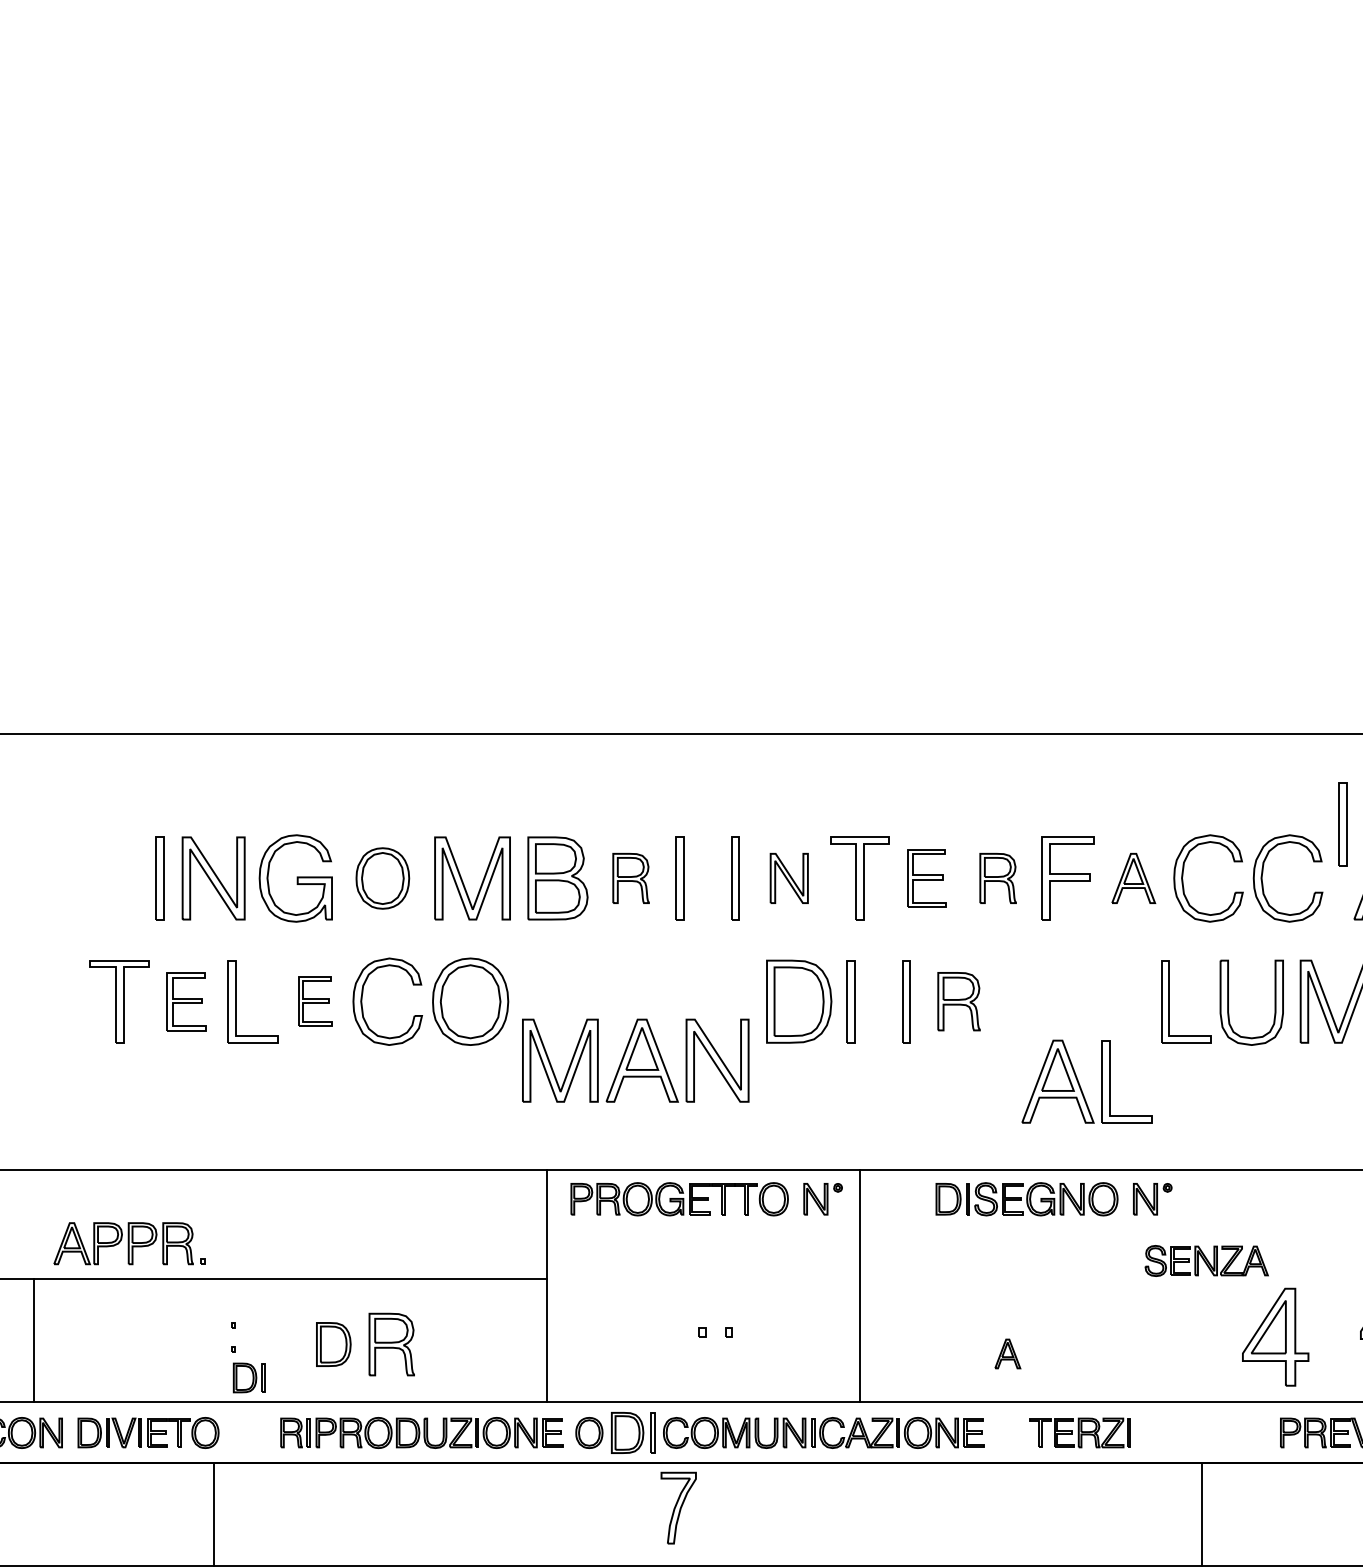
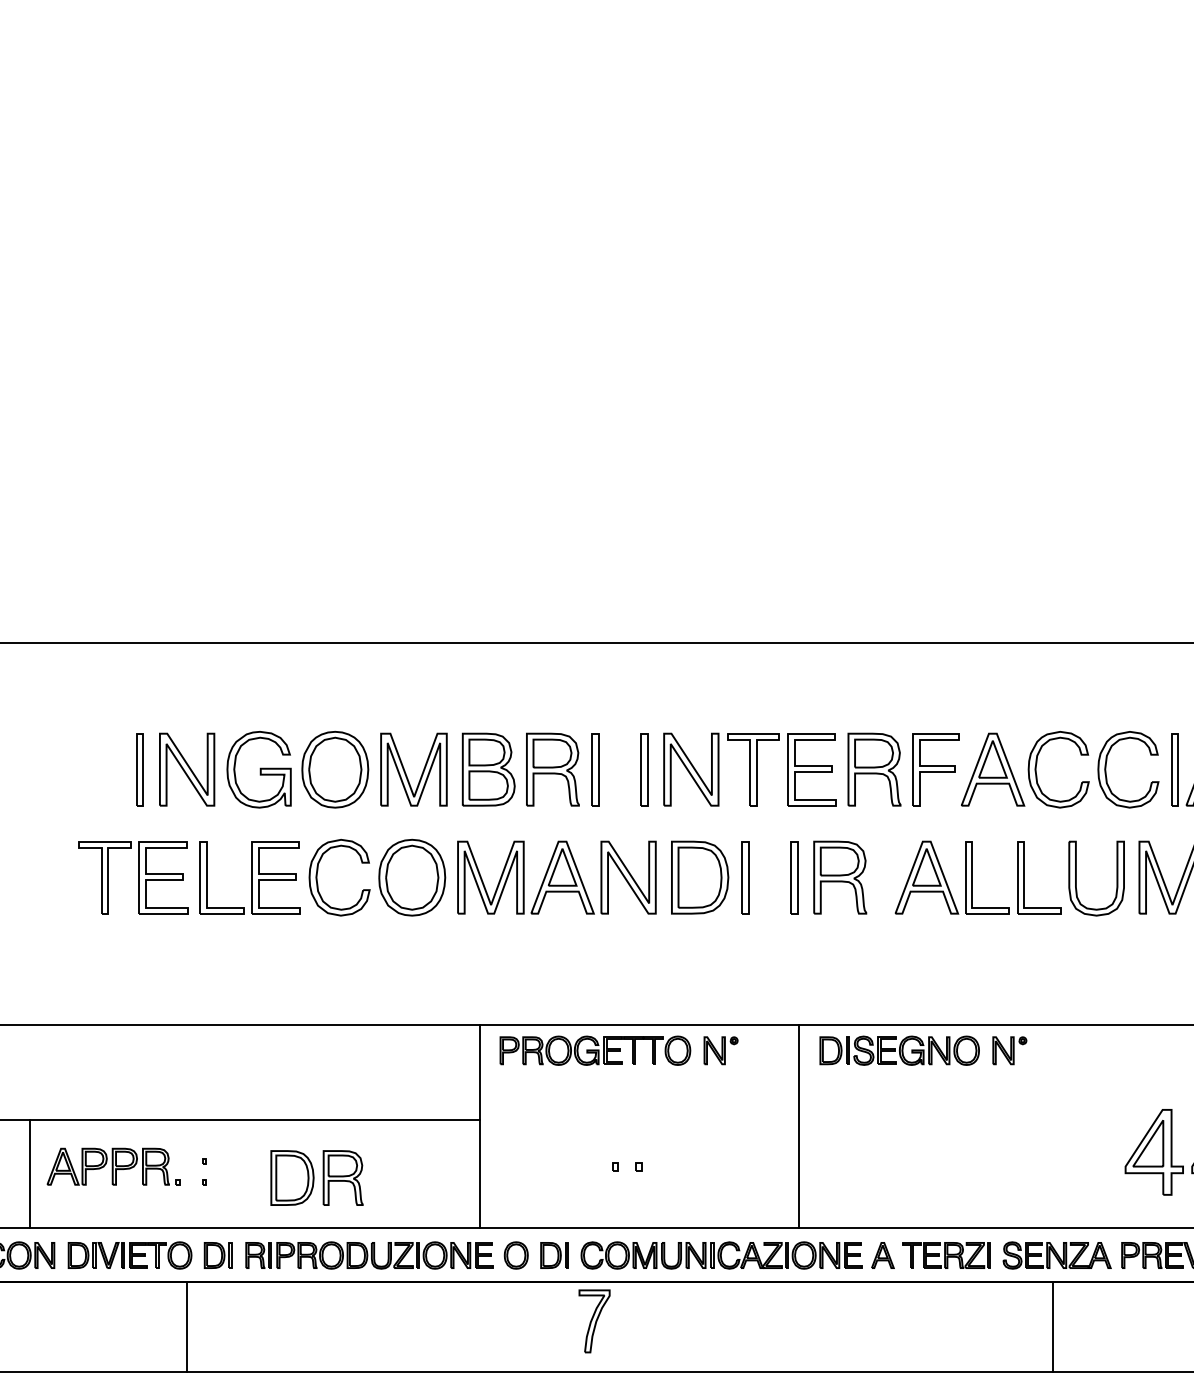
part: (1342, 824) -> (1174, 769), moved
part: (382, 878) -> (335, 769), size x1.43
part: (630, 878) -> (552, 769), size x1.67
part: (789, 878) -> (691, 769), size x1.67
part: (926, 878) -> (811, 769), size x1.43
part: (997, 878) -> (873, 769), size x1.67
part: (1133, 878) -> (992, 769), size x1.67
part: (186, 1001) -> (163, 877), size x1.43
part: (315, 1001) -> (276, 877), size x1.67
part: (958, 1001) -> (839, 877), size x1.43
part: (635, 1060) -> (556, 877), moved
part: (1079, 1082) -> (945, 878), moved
part: (129, 1243) -> (113, 1166), moved
part: (1206, 1260) -> (1056, 1255), moved
line: (859, 1285) -> (799, 1126), moved
part: (1275, 1336) -> (1154, 1151), moved
part: (333, 1344) -> (292, 1177), size x1.43
part: (1007, 1353) -> (882, 1255), moved
part: (248, 1377) -> (217, 1255), moved
part: (632, 1432) -> (554, 1255), size x0.71

